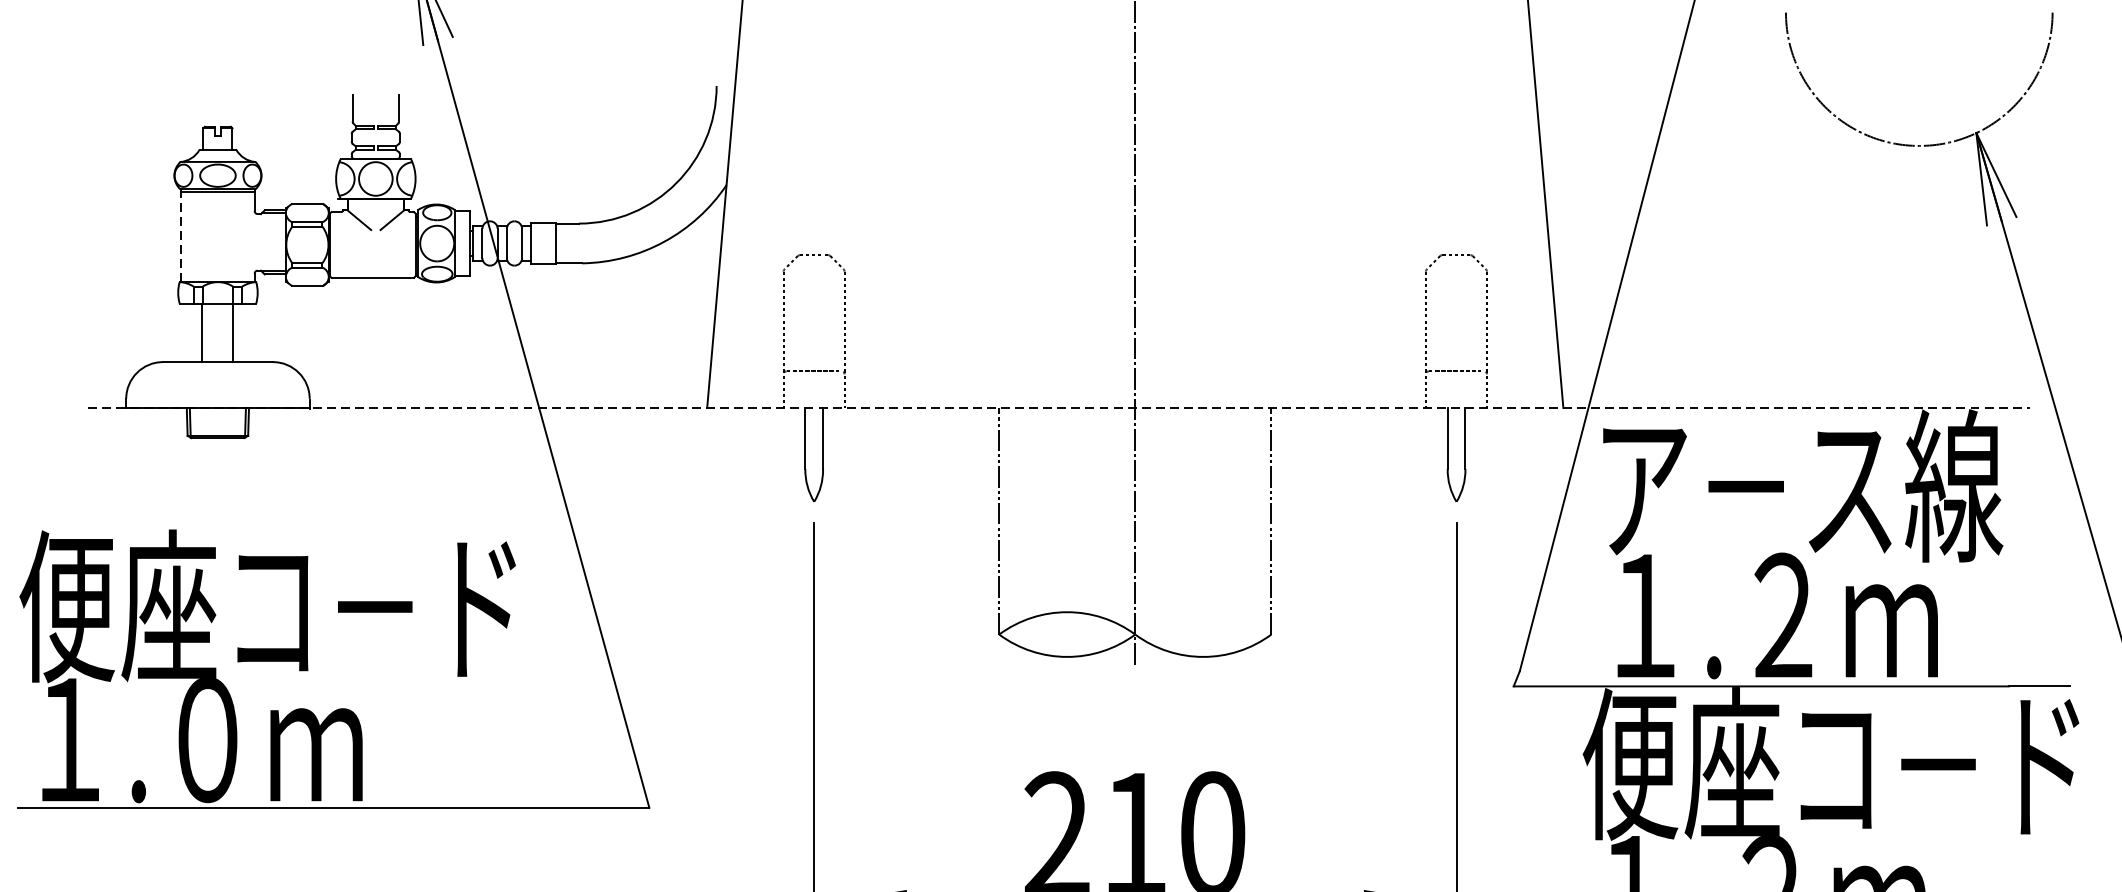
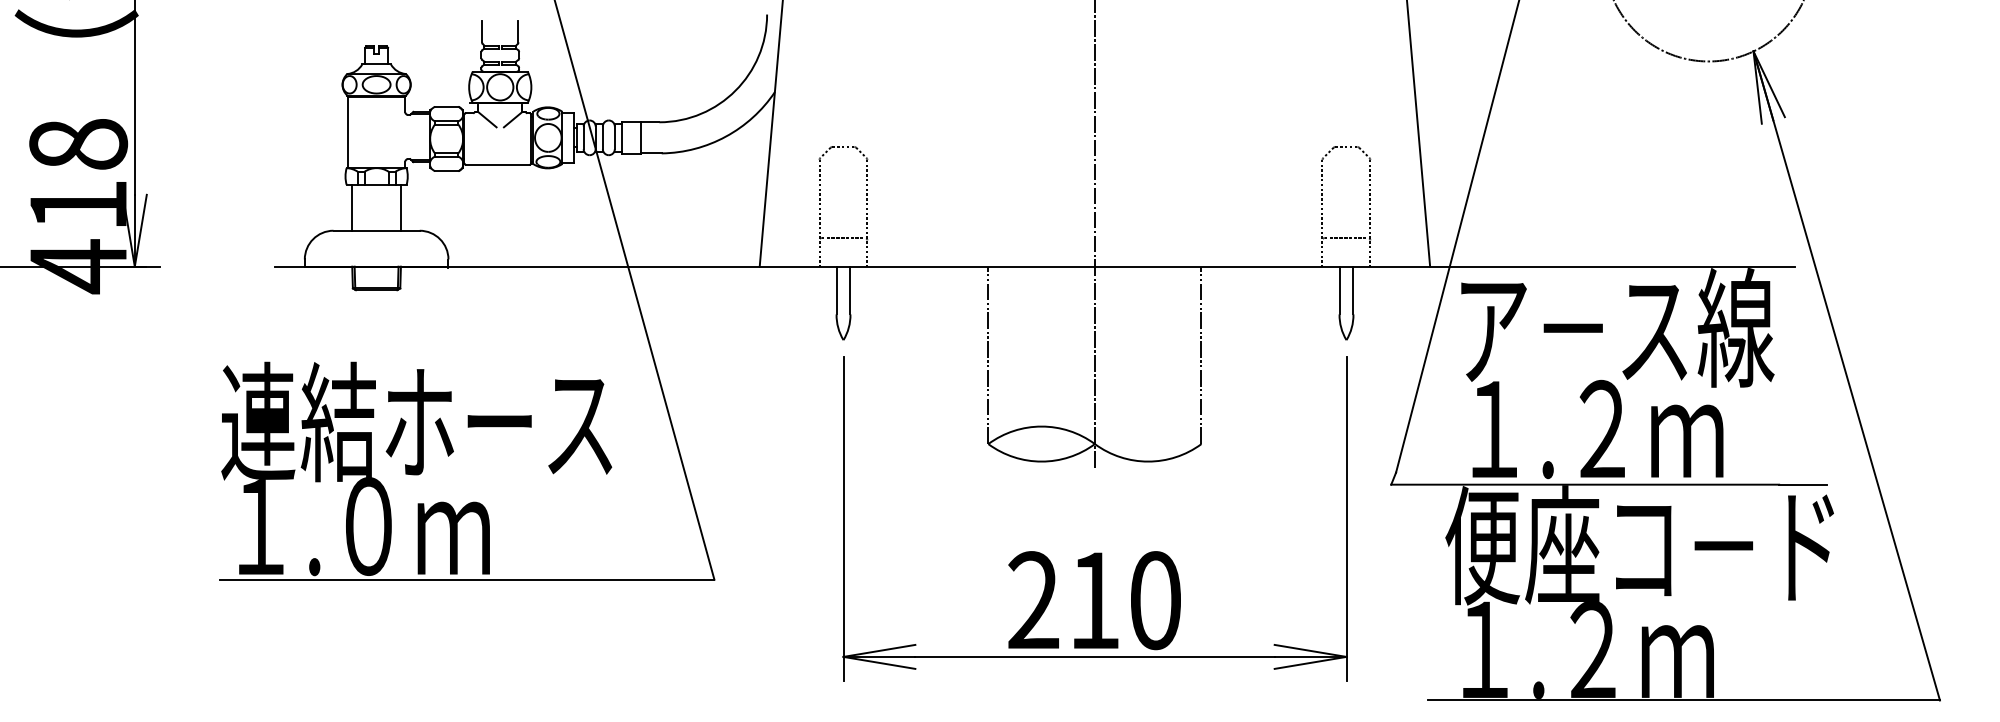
line: (180, 235) -> (347, 131), dashed -> solid
line: (202, 332) -> (401, 207), moved
line: (233, 332) -> (352, 207), moved
line: (1059, 407) -> (1035, 266), dashed -> solid
text: (268, 605) -> (416, 421), 便座コ－ド -> 連結ホース

